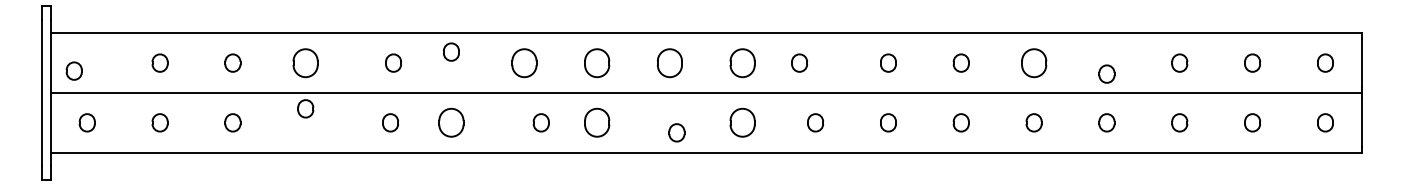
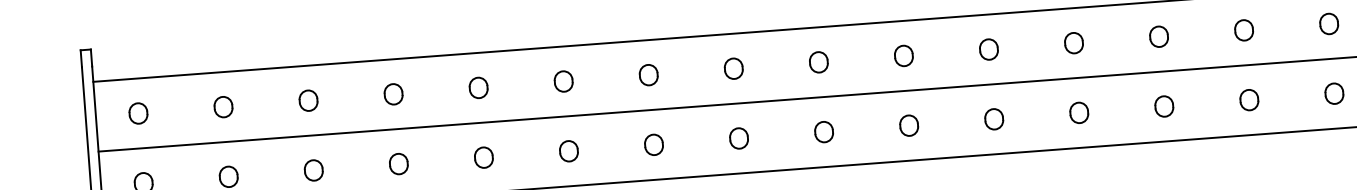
part: (451, 51) -> (563, 80), moved
part: (305, 62) -> (393, 93), size x0.62
part: (393, 62) -> (478, 87), moved
part: (523, 62) -> (647, 74), size x0.62
part: (596, 62) -> (733, 68), size x0.62
part: (669, 62) -> (818, 61), size x0.62
part: (742, 62) -> (903, 55), size x0.62
part: (799, 62) -> (988, 48), moved
part: (1033, 62) -> (1243, 29), size x0.62
part: (73, 70) -> (137, 112), moved
part: (1106, 73) -> (1328, 23), moved
part: (305, 108) -> (398, 163), moved
part: (390, 122) -> (483, 157), moved
part: (451, 122) -> (569, 150), size x0.62
part: (540, 122) -> (653, 144), moved
part: (596, 122) -> (738, 138), size x0.62
part: (742, 122) -> (908, 125), size x0.62
part: (676, 132) -> (823, 131), moved

